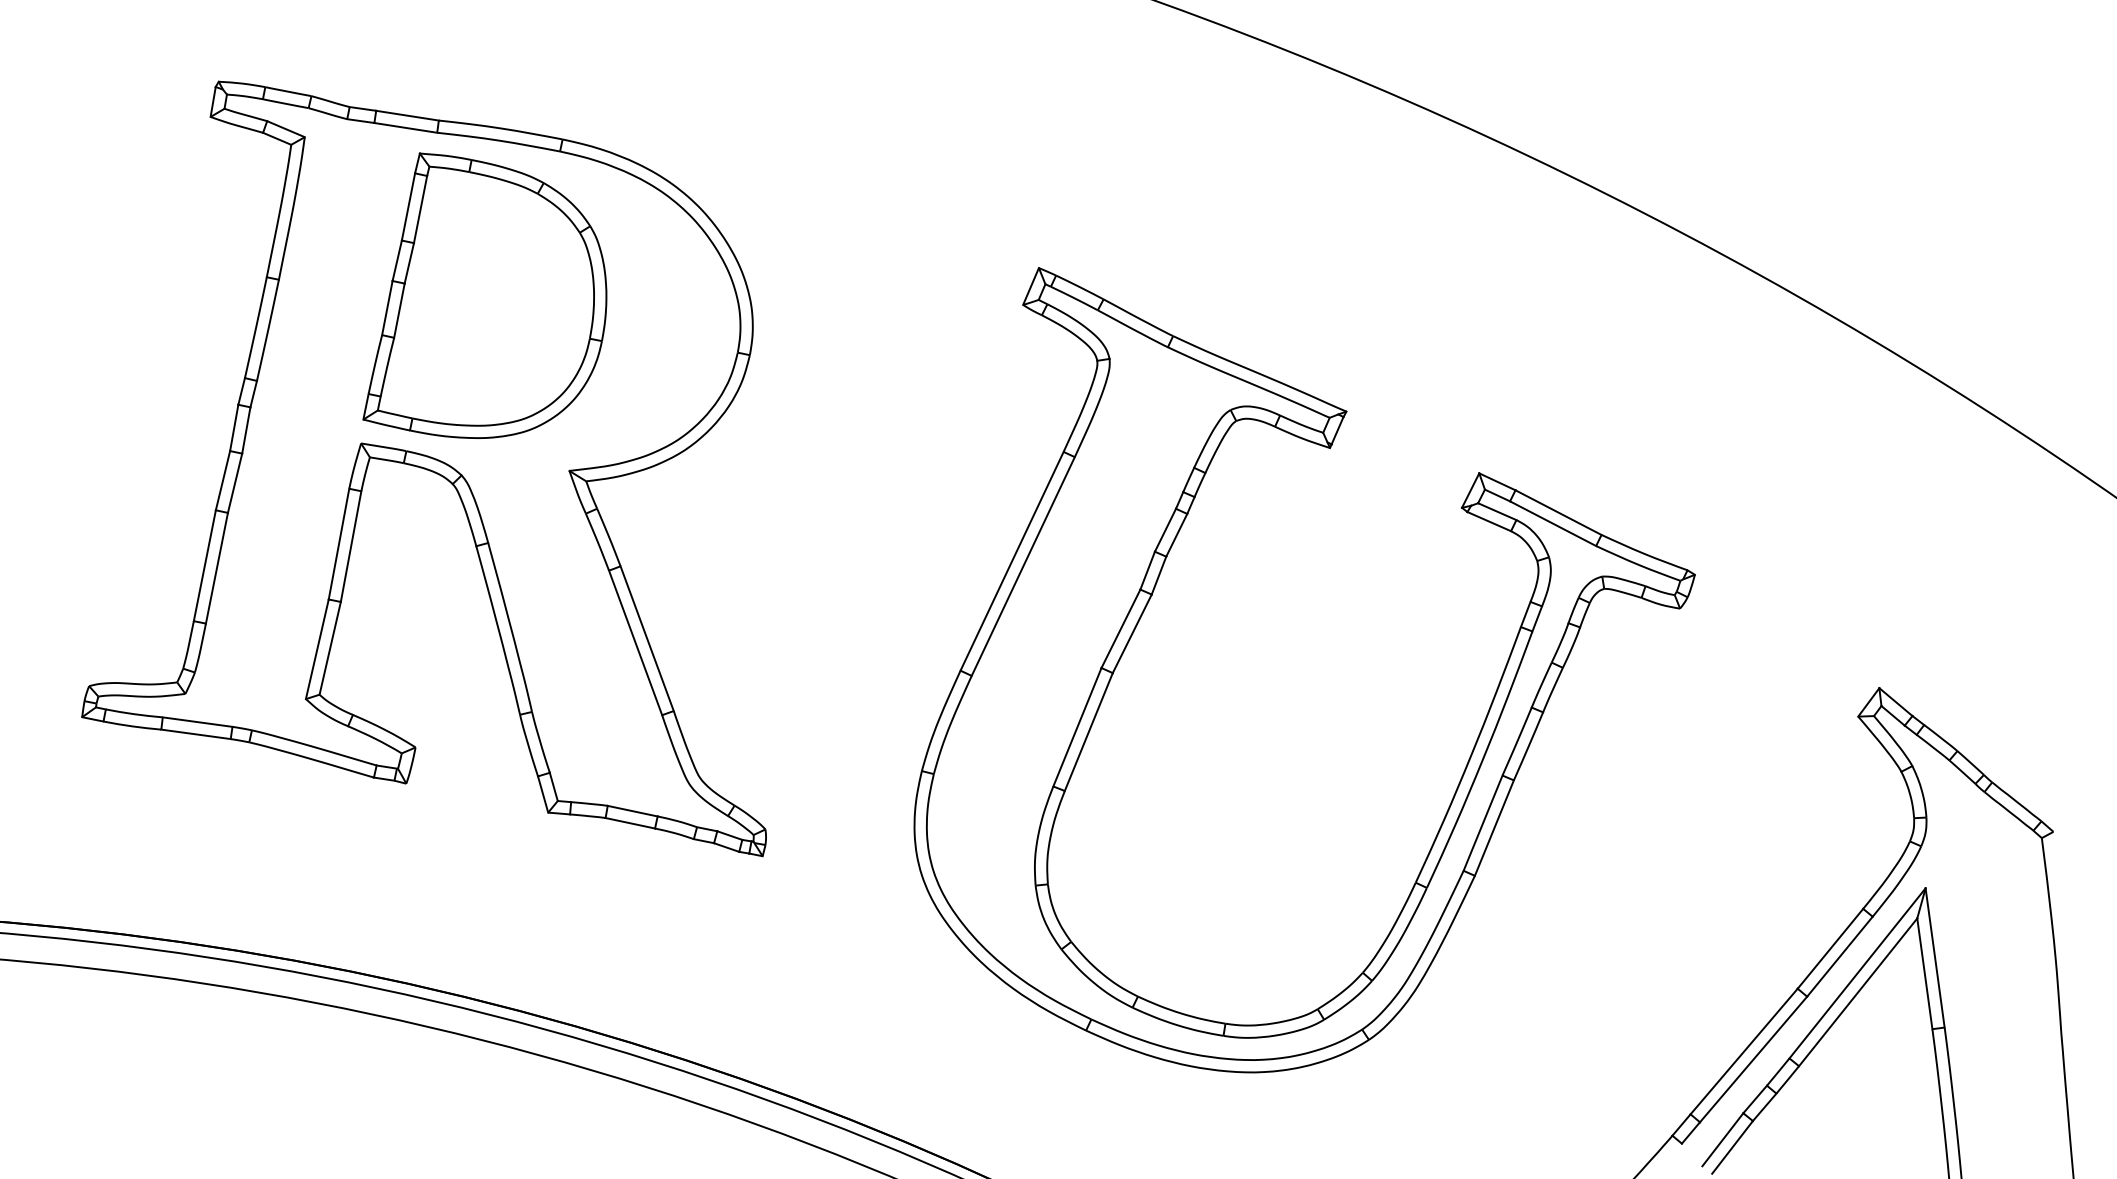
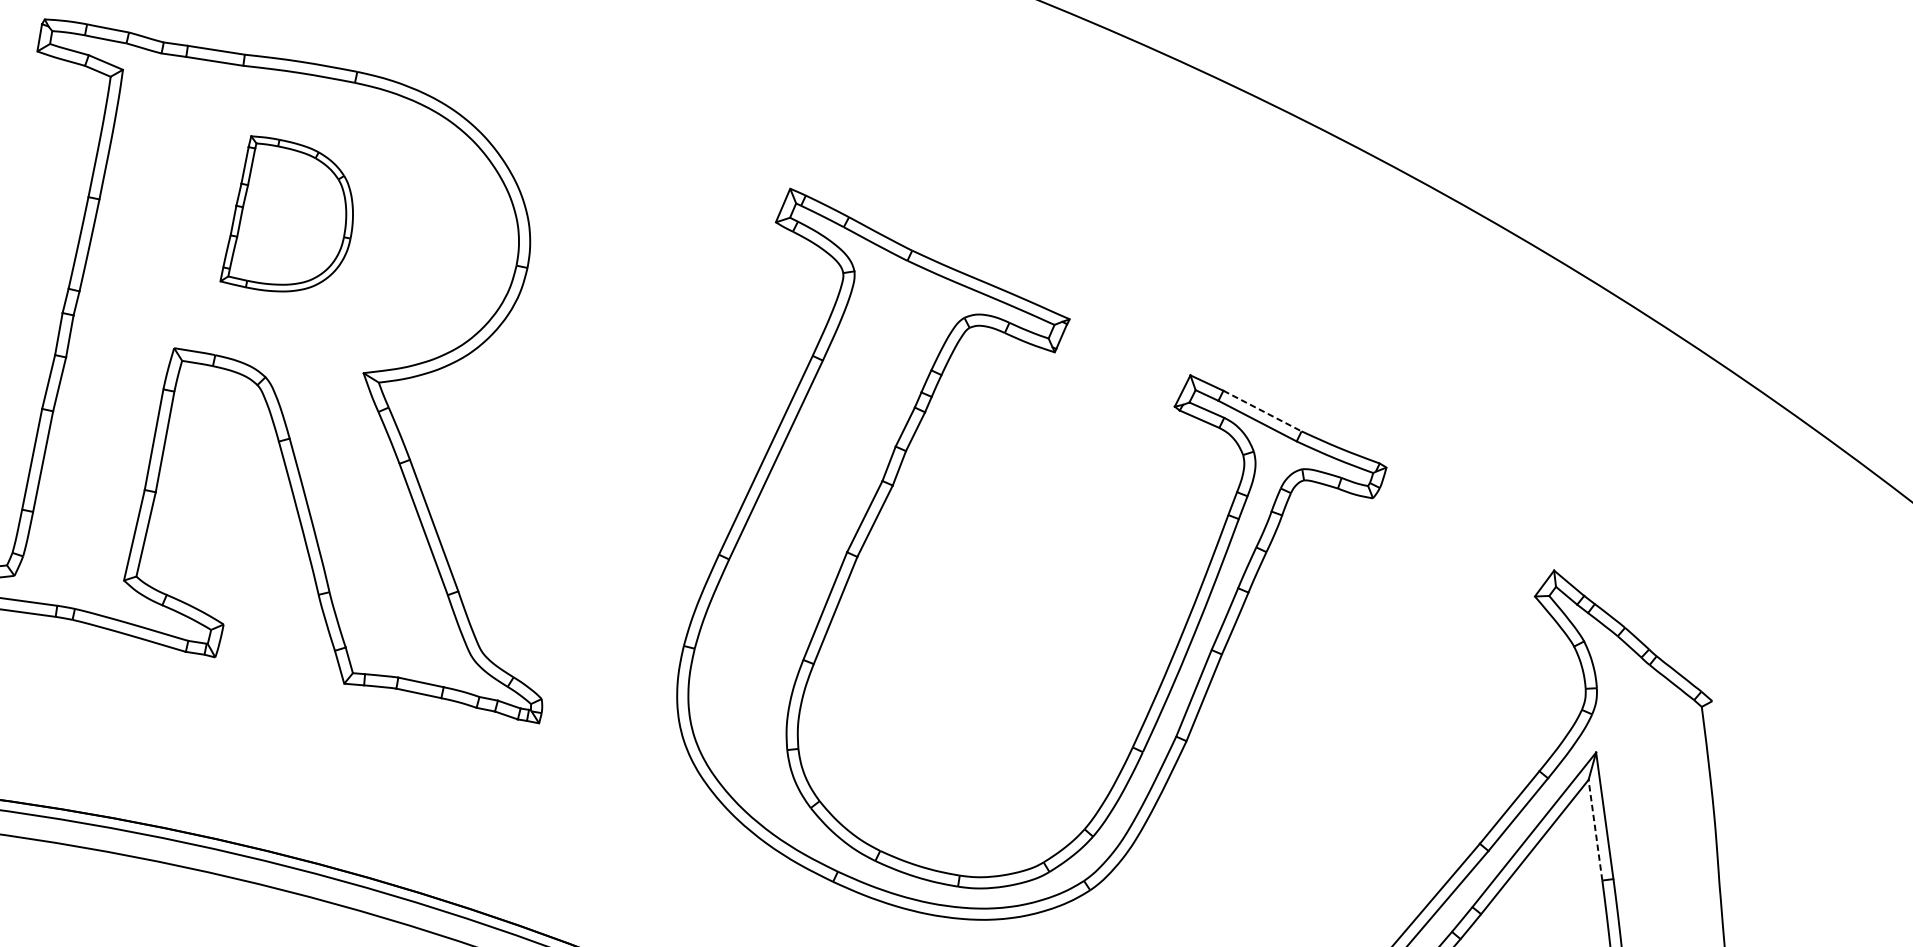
part: (484, 295) -> (286, 213), size x0.6
line: (1558, 512) -> (1262, 410), solid -> dashed
line: (1924, 973) -> (1595, 829), solid -> dashed

